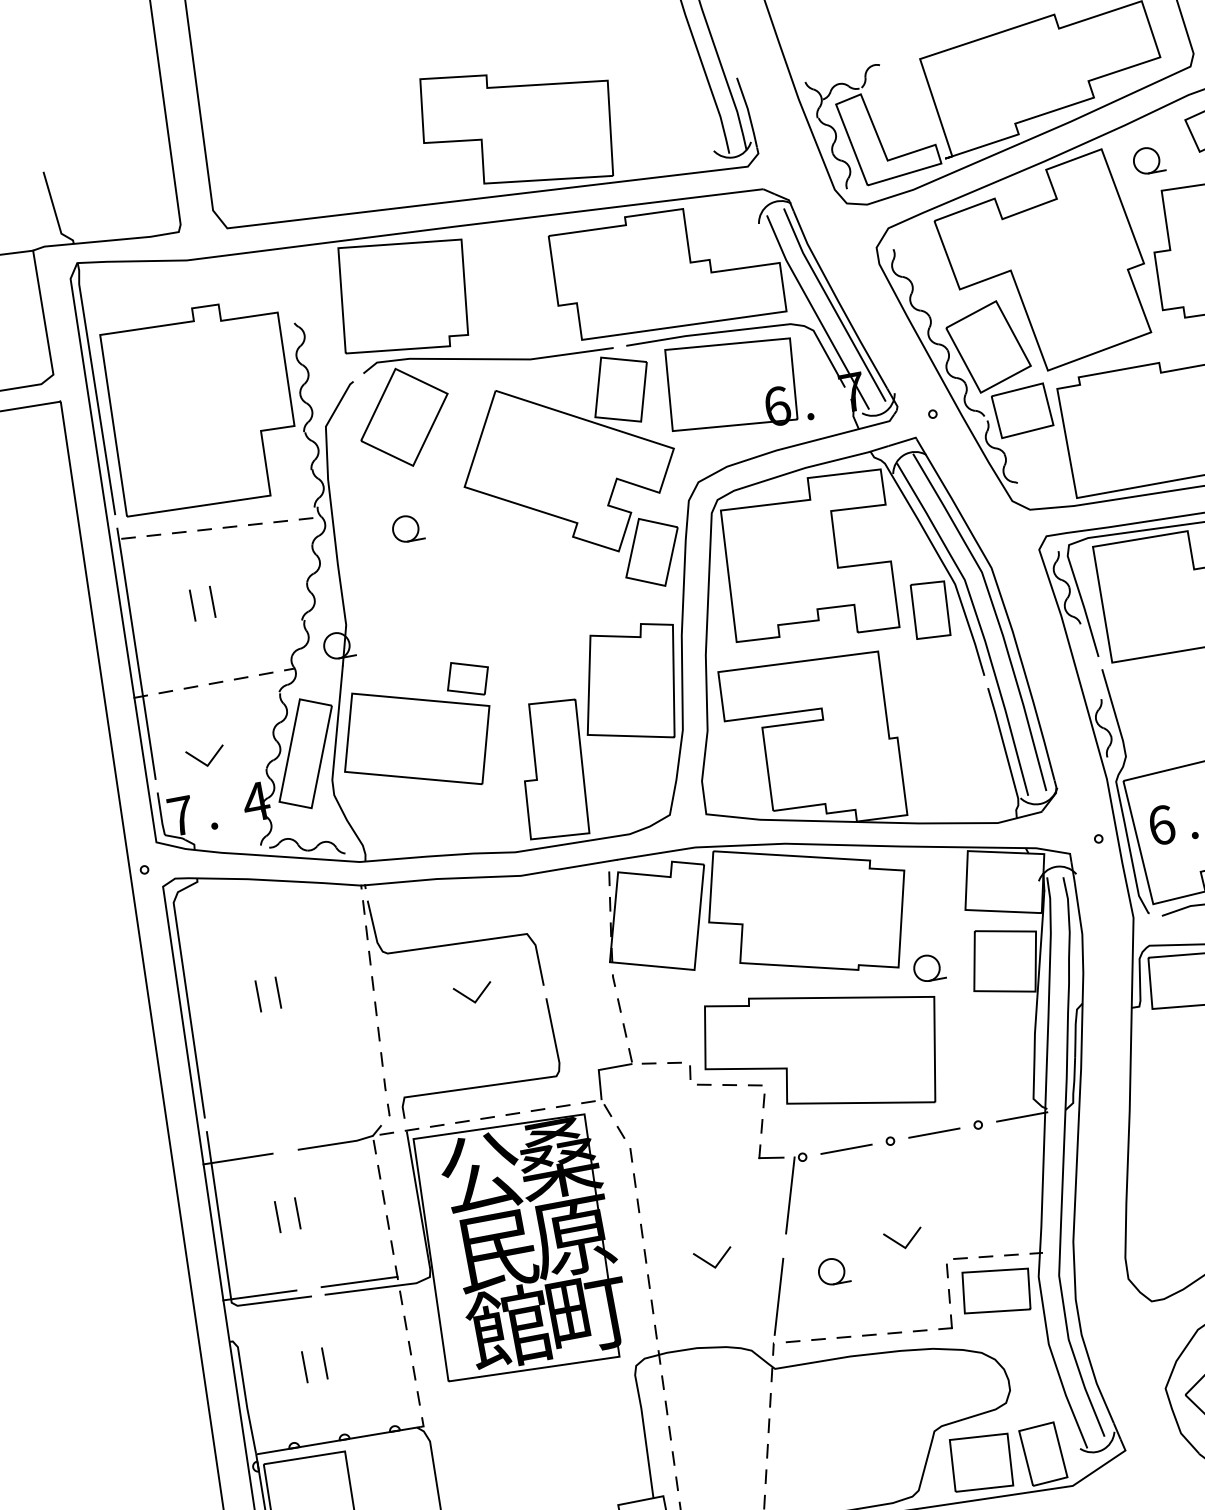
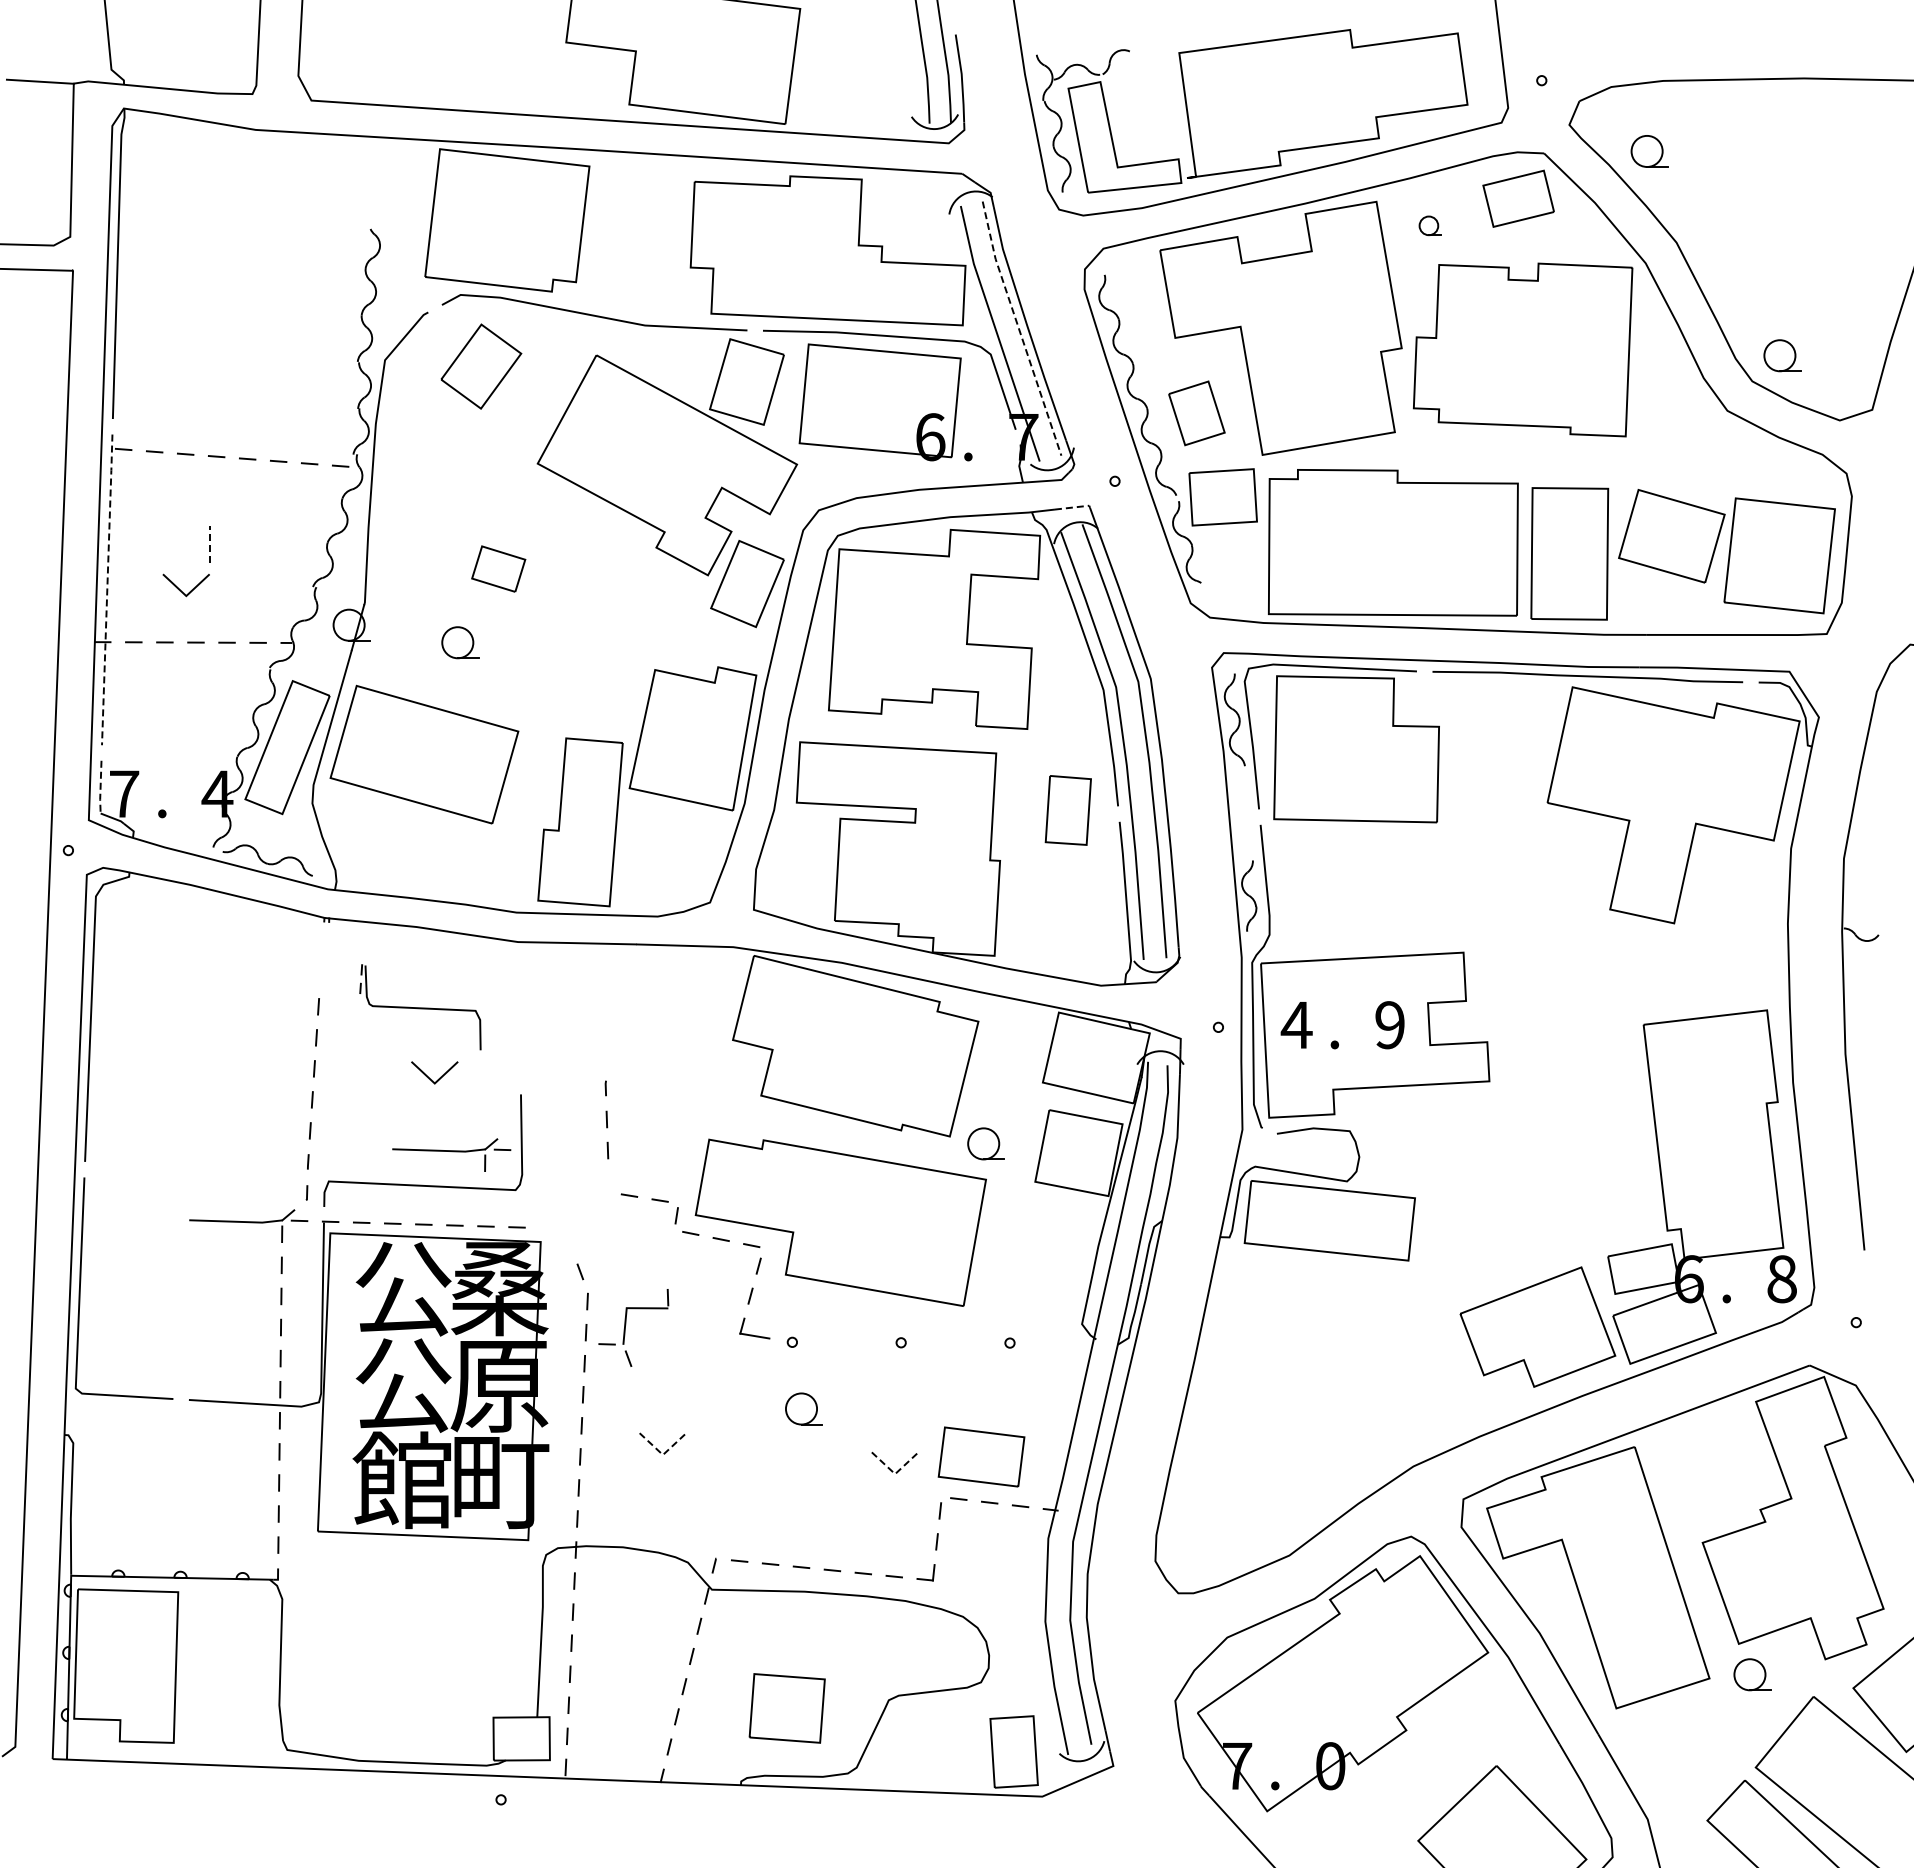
part: (1148, 160) -> (1430, 225), size x0.6
line: (831, 305) -> (1018, 328), solid -> dashed
part: (988, 347) -> (1196, 413), size x0.6
part: (200, 407) -> (239, 309), removed
part: (404, 417) -> (481, 366), size x0.7
line: (904, 441) -> (1074, 507), solid -> dashed
part: (407, 528) -> (460, 642), moved
line: (212, 601) -> (210, 544), solid -> dashed
line: (192, 605) -> (185, 544), removed
part: (929, 610) -> (1067, 810), moved
line: (136, 653) -> (107, 589), solid -> dashed
part: (467, 678) -> (498, 568), moved
line: (201, 761) -> (180, 589), moved
line: (161, 815) -> (100, 788), solid -> dashed
text: (1161, 825) -> (1296, 1025), 6 -> 4
part: (658, 919) -> (672, 1025), removed
part: (452, 943) -> (420, 1007), size x0.6
line: (278, 992) -> (201, 1027), removed
line: (258, 996) -> (176, 1027), removed
part: (499, 1057) -> (451, 1154), added
part: (601, 1083) -> (626, 1324), moved
line: (1022, 1117) -> (1064, 1343), removed
line: (934, 1132) -> (955, 1342), removed
line: (846, 1149) -> (846, 1342), removed
line: (237, 1158) -> (115, 1217), removed
line: (789, 1194) -> (768, 1384), removed
line: (298, 1213) -> (175, 1296), removed
line: (278, 1217) -> (150, 1296), removed
line: (905, 1248) -> (895, 1474), solid -> dashed
text: (495, 1250) -> (403, 1385), 民 -> 公
line: (714, 1267) -> (662, 1454), solid -> dashed
part: (833, 1271) -> (803, 1408), moved
line: (359, 1282) -> (233, 1392), removed
part: (996, 1290) -> (981, 1456), moved
line: (260, 1294) -> (111, 1385), removed
line: (778, 1296) -> (732, 1503), removed
line: (324, 1362) -> (173, 1481), removed
line: (304, 1366) -> (148, 1481), removed
part: (980, 1462) -> (786, 1708), moved

